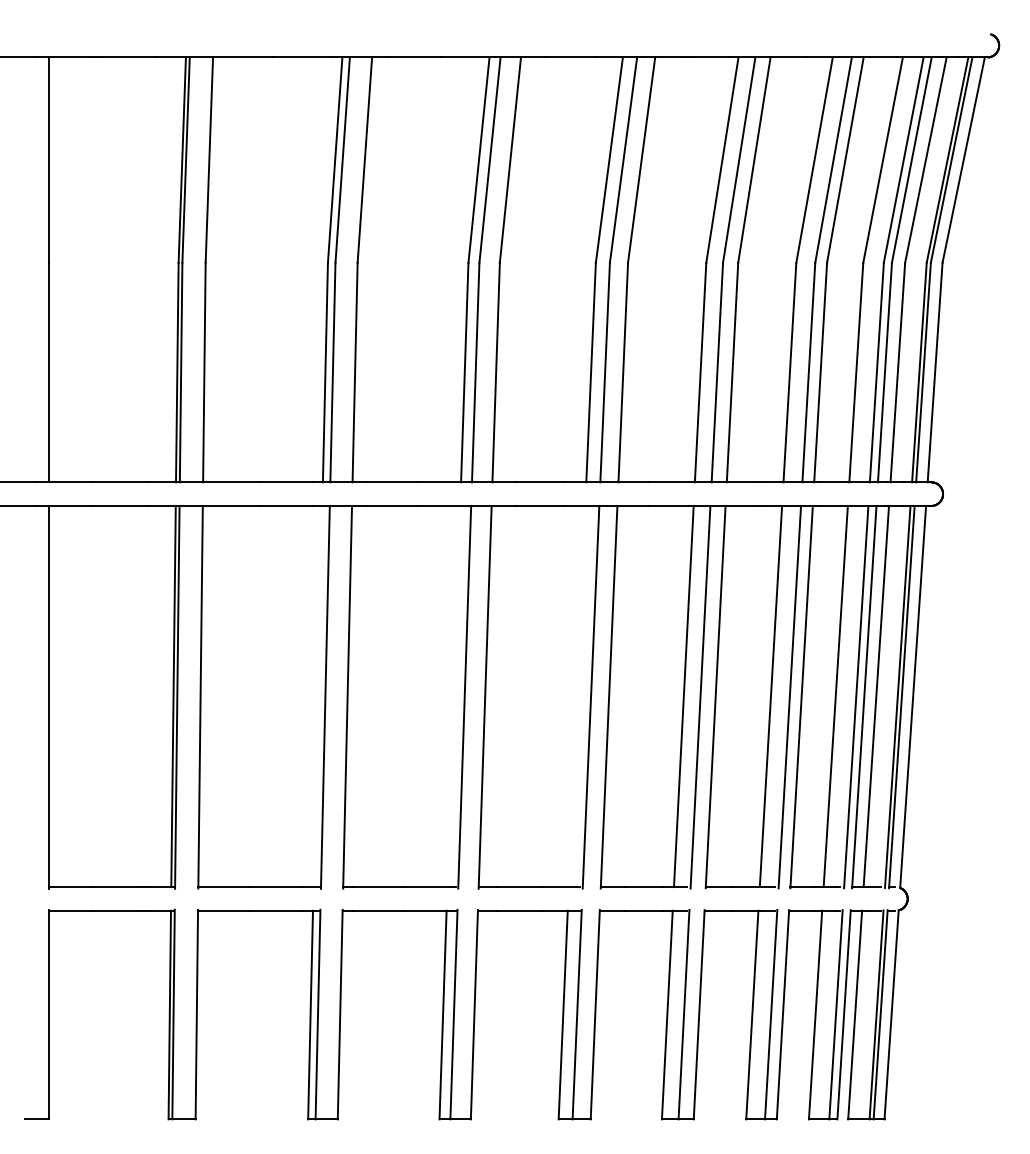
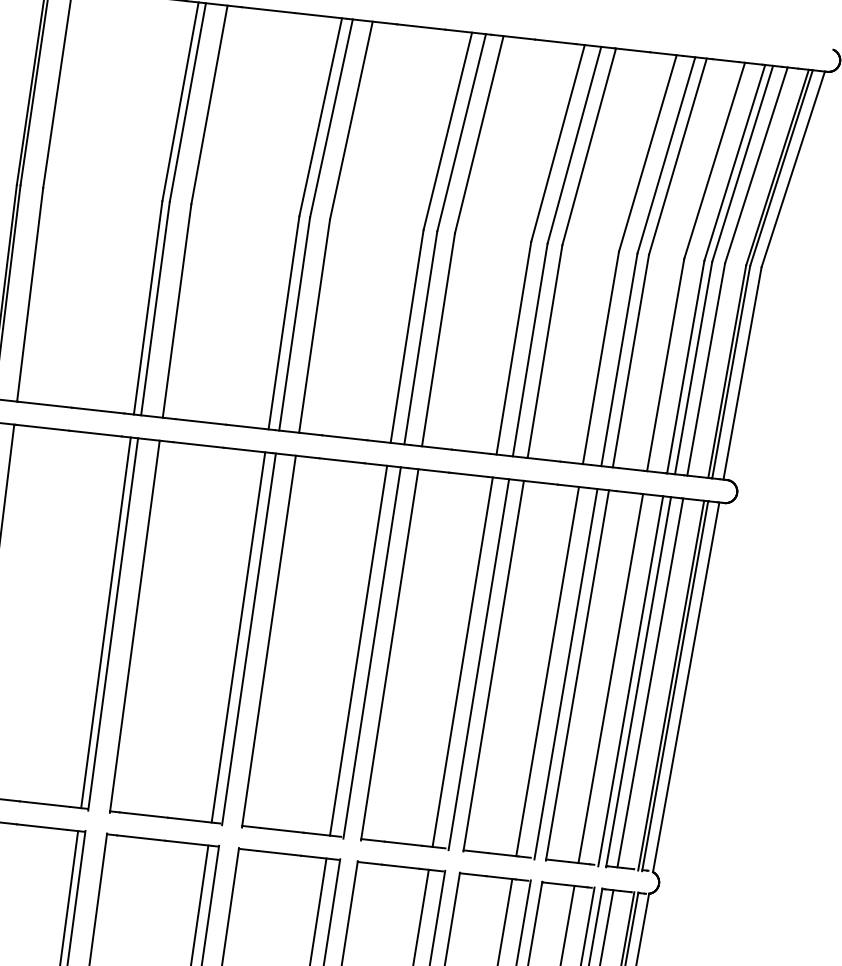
line: (317, 696) -> (105, 622), added
line: (453, 696) -> (238, 637), added
line: (576, 696) -> (358, 650), added

